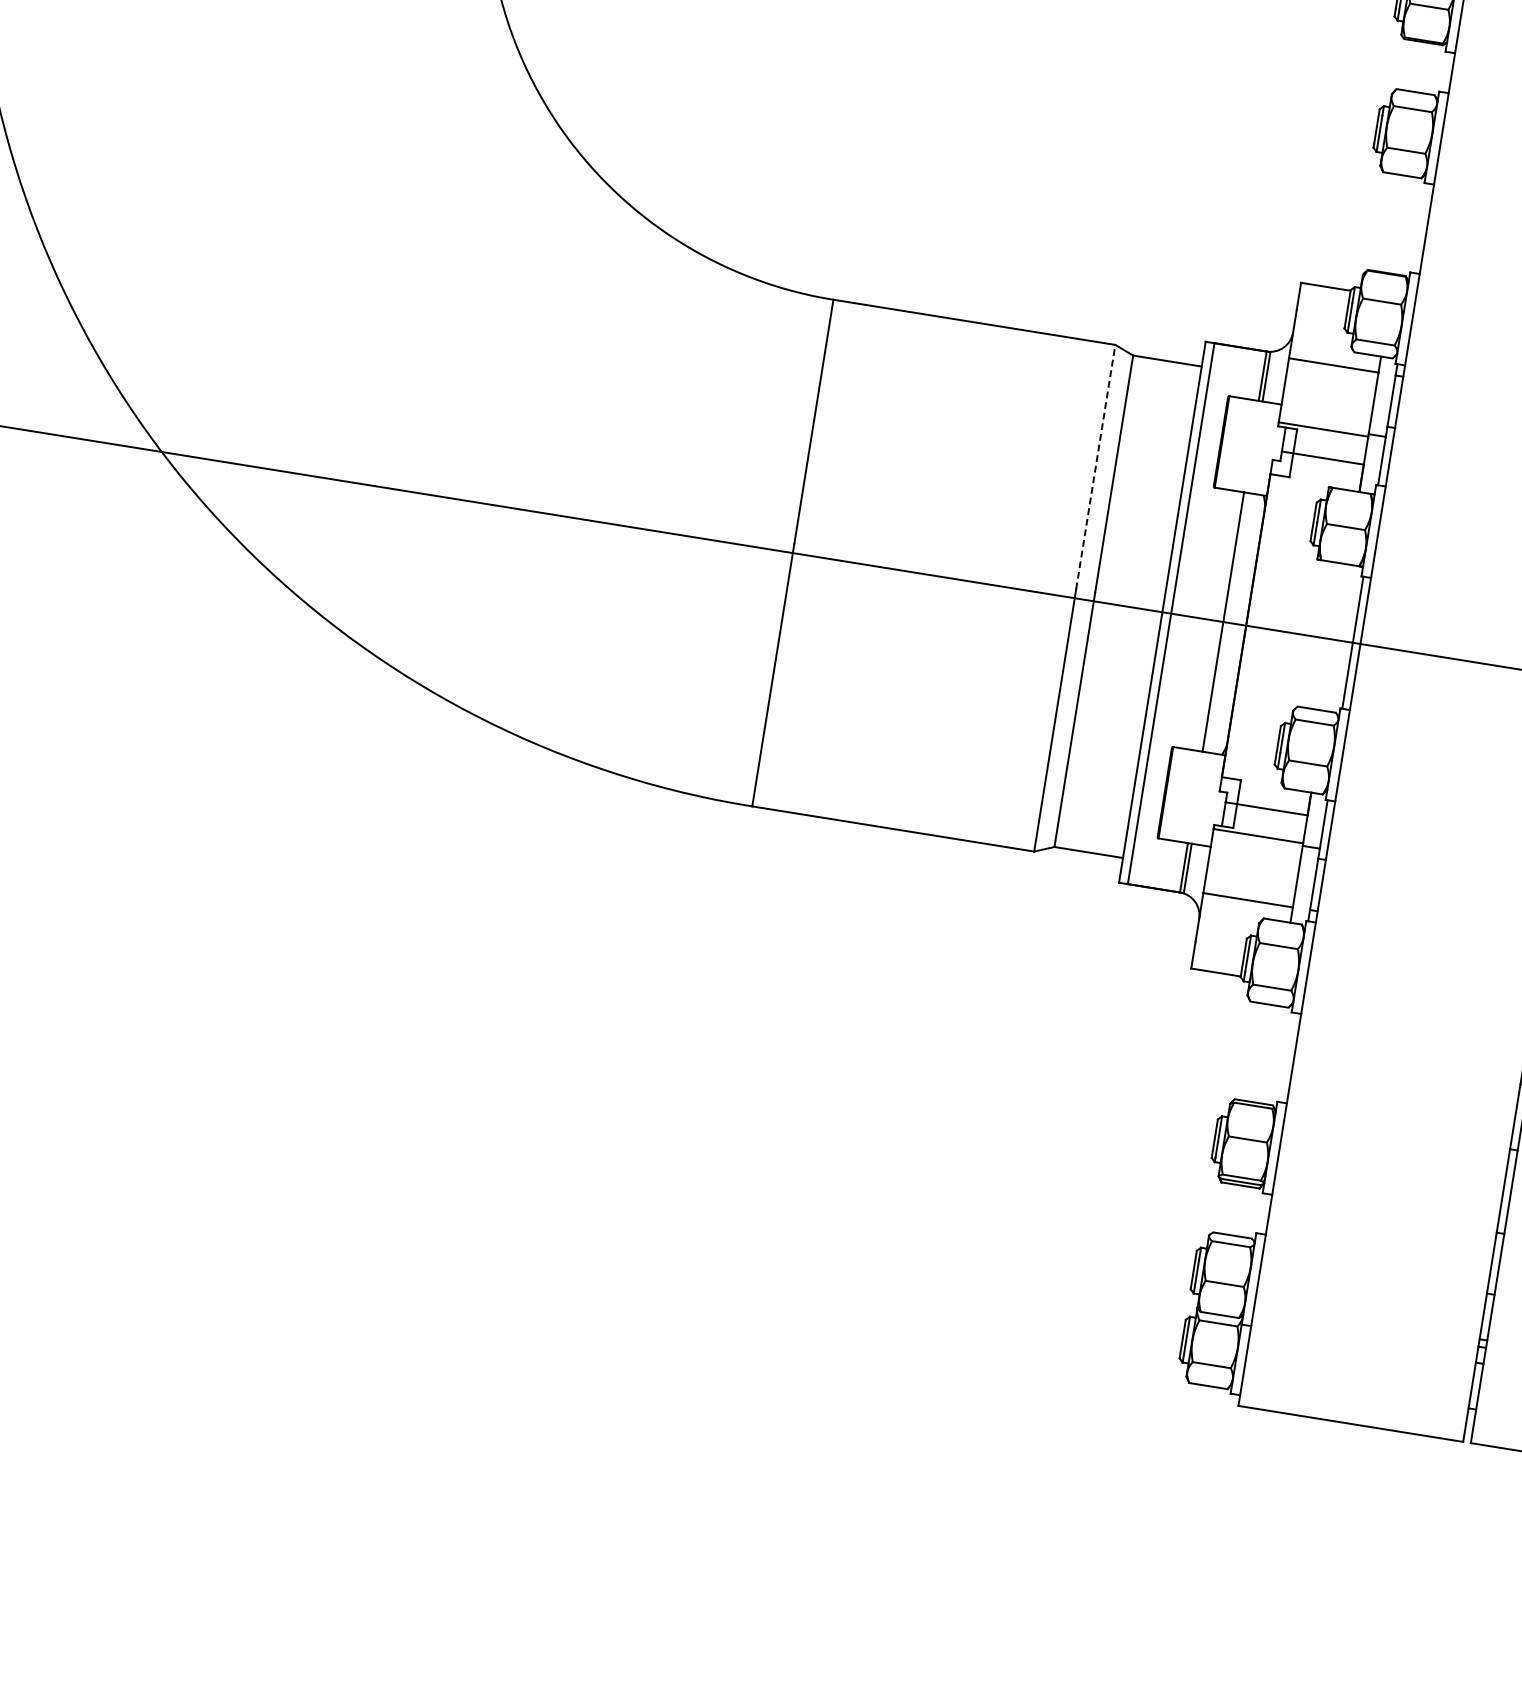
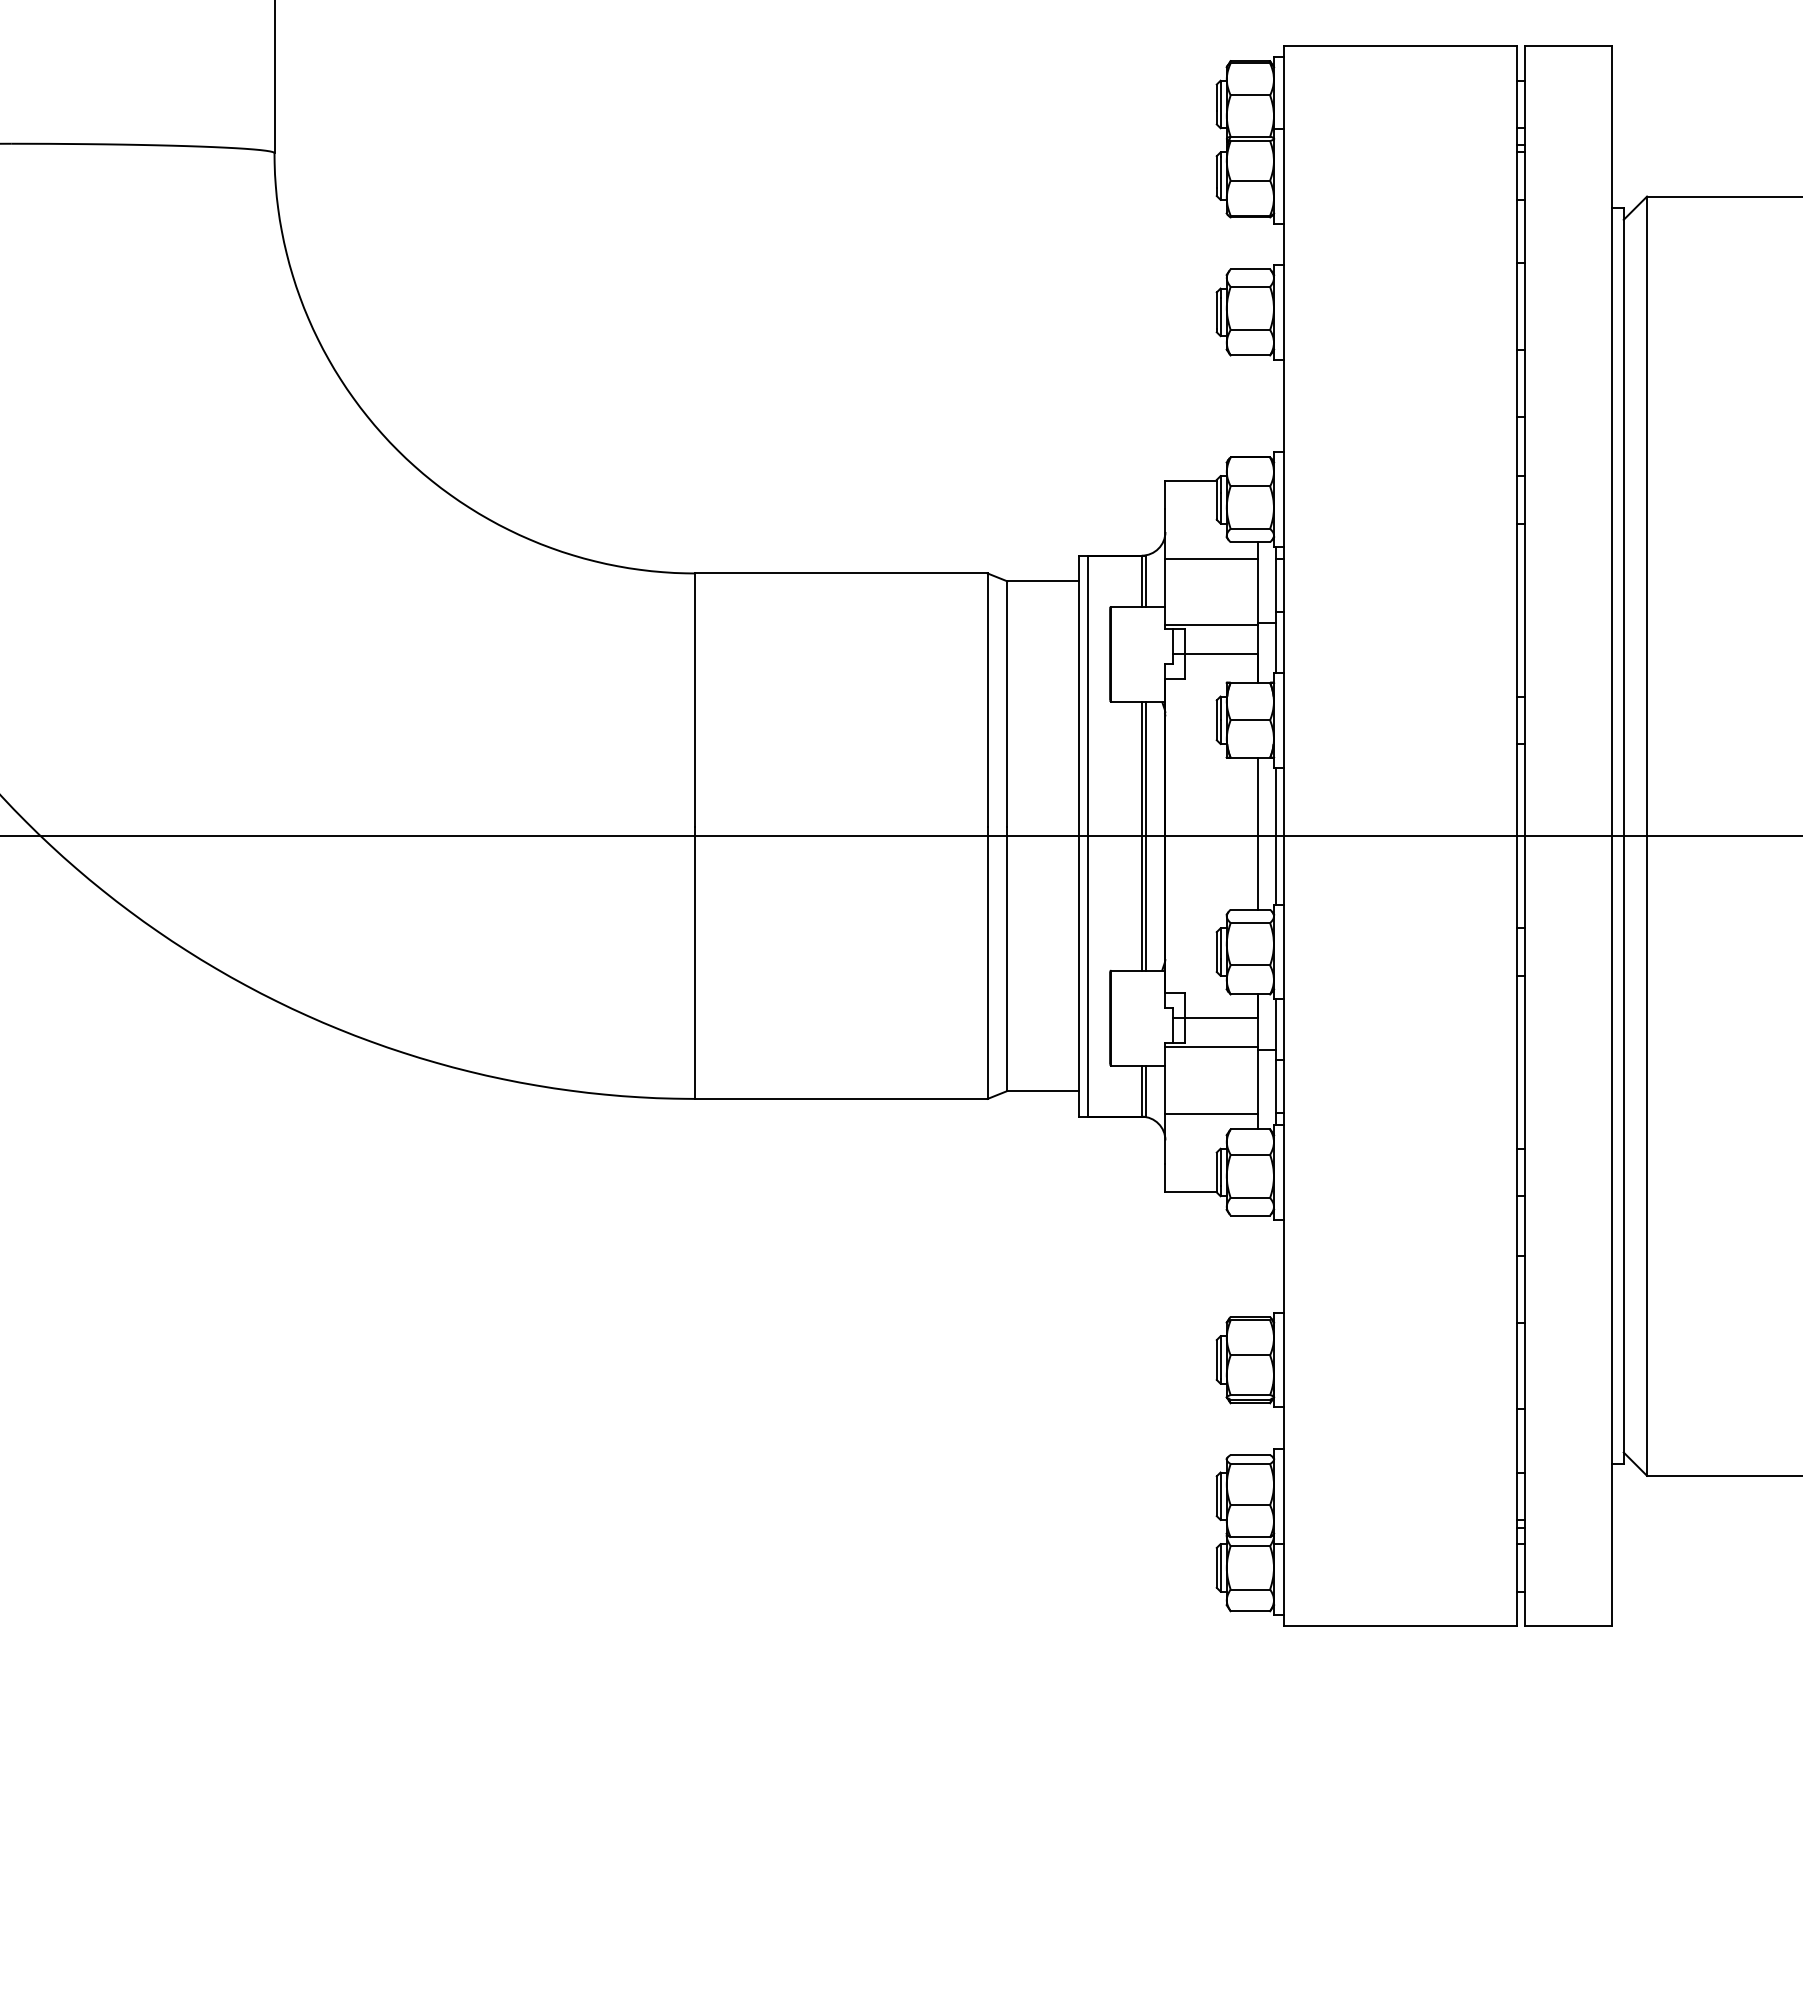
line: (1095, 467) -> (987, 700), dashed -> solid
line: (1227, 621) -> (1145, 835), added
line: (1336, 637) -> (1258, 833), added

